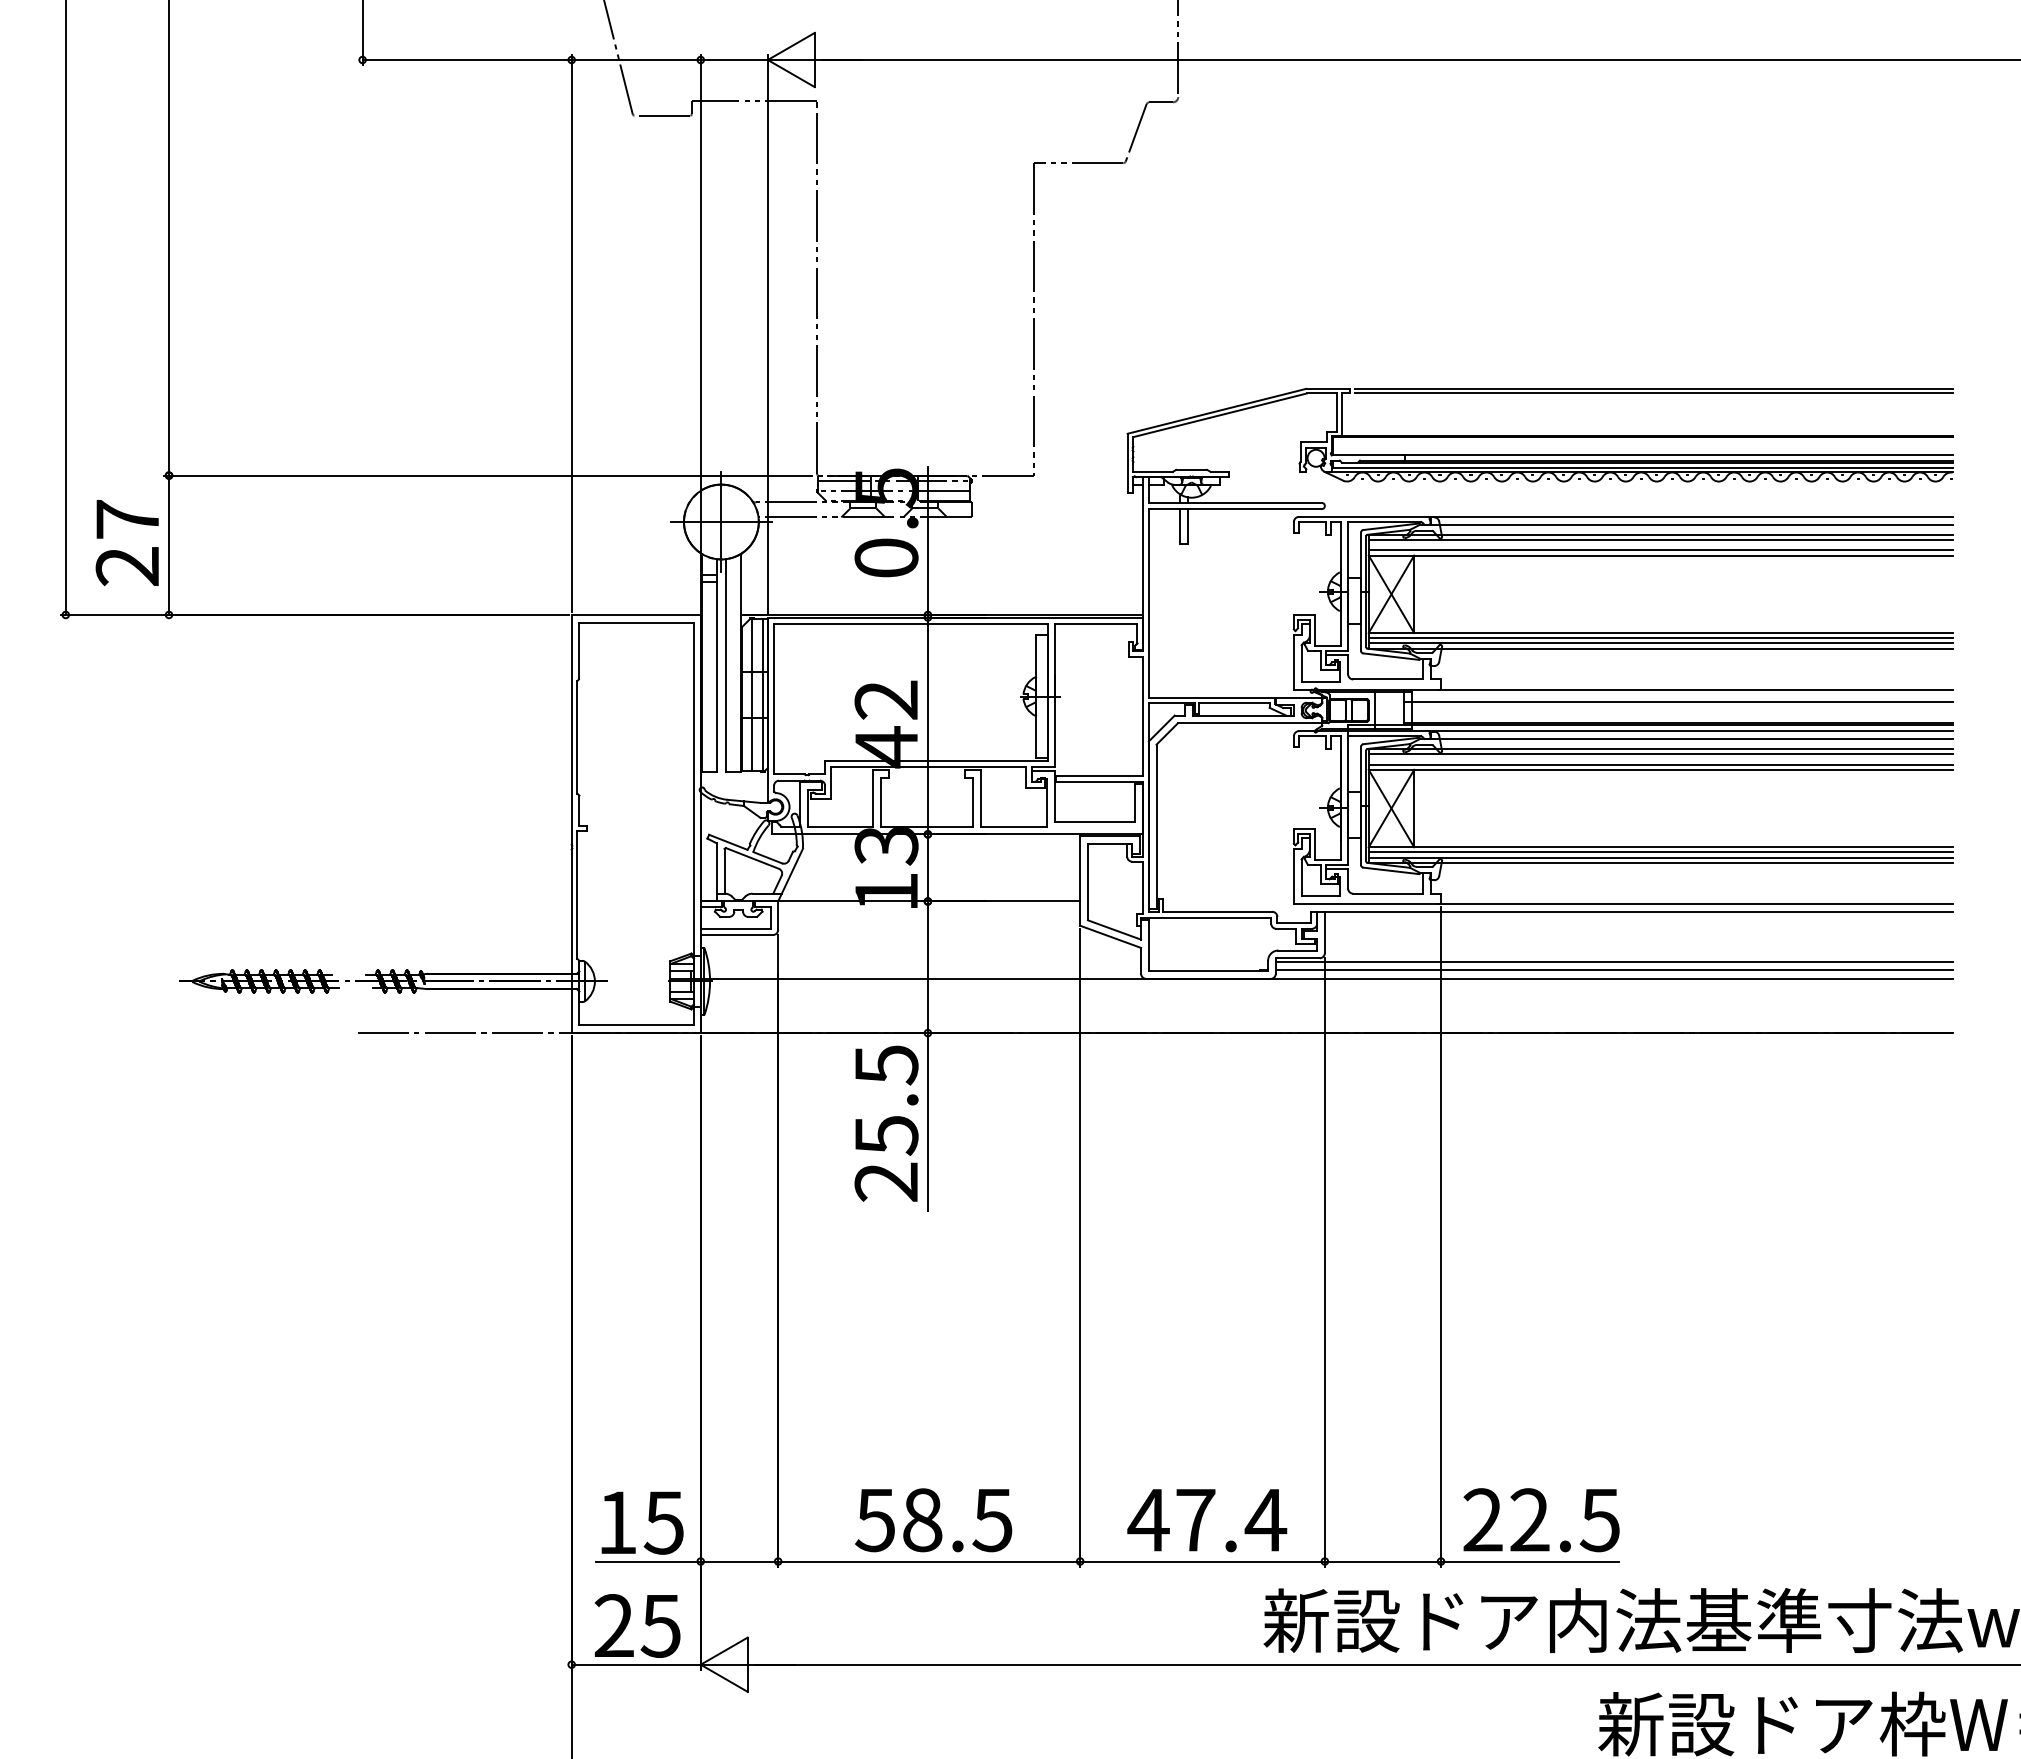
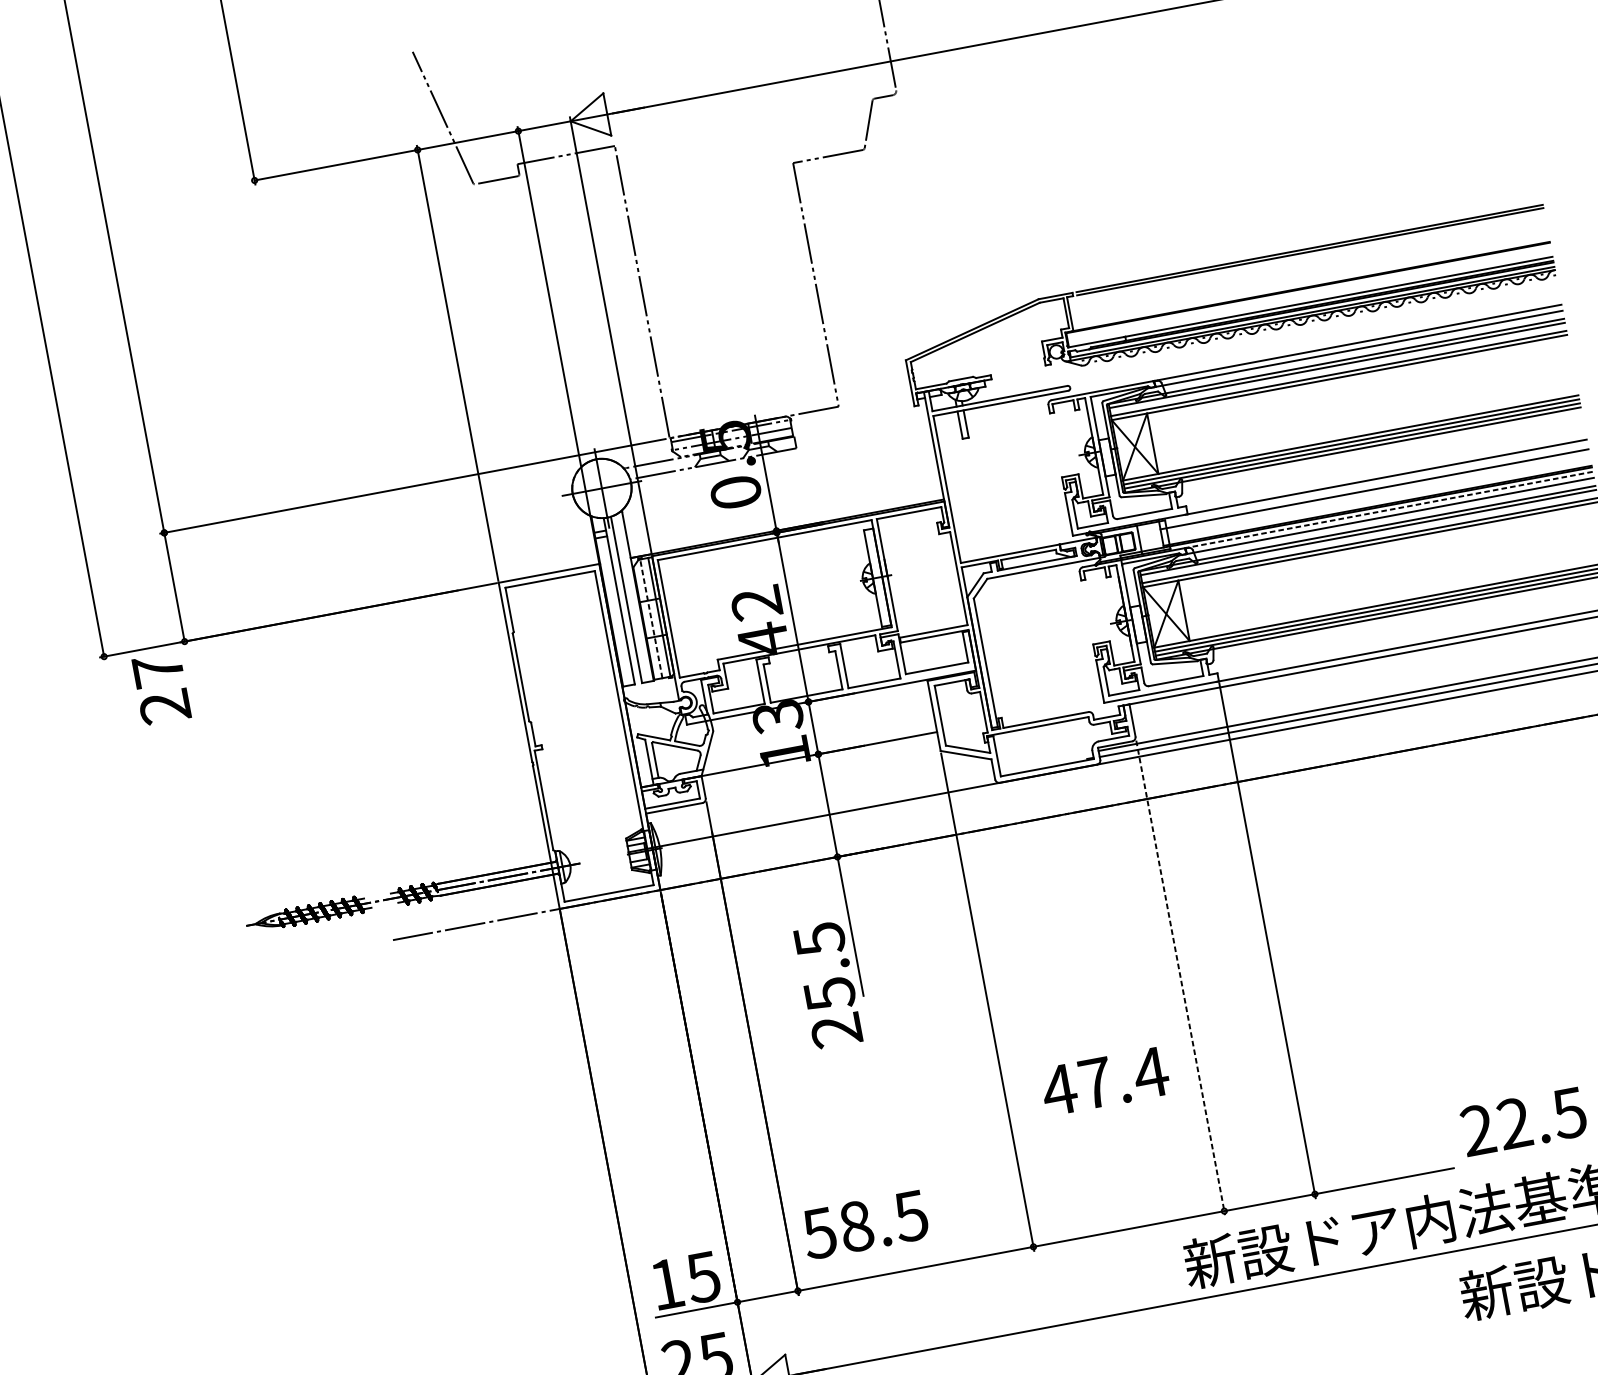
text: (126, 543) -> (160, 689), moved
line: (752, 694) -> (651, 618), solid -> dashed
line: (1690, 731) -> (1388, 510), solid -> dashed
text: (886, 1123) -> (828, 984), moved
line: (1324, 1262) -> (1180, 977), solid -> dashed
text: (933, 1520) -> (864, 1225), moved
text: (1207, 1520) -> (1105, 1081), moved
text: (1541, 1520) -> (1523, 1121), moved

